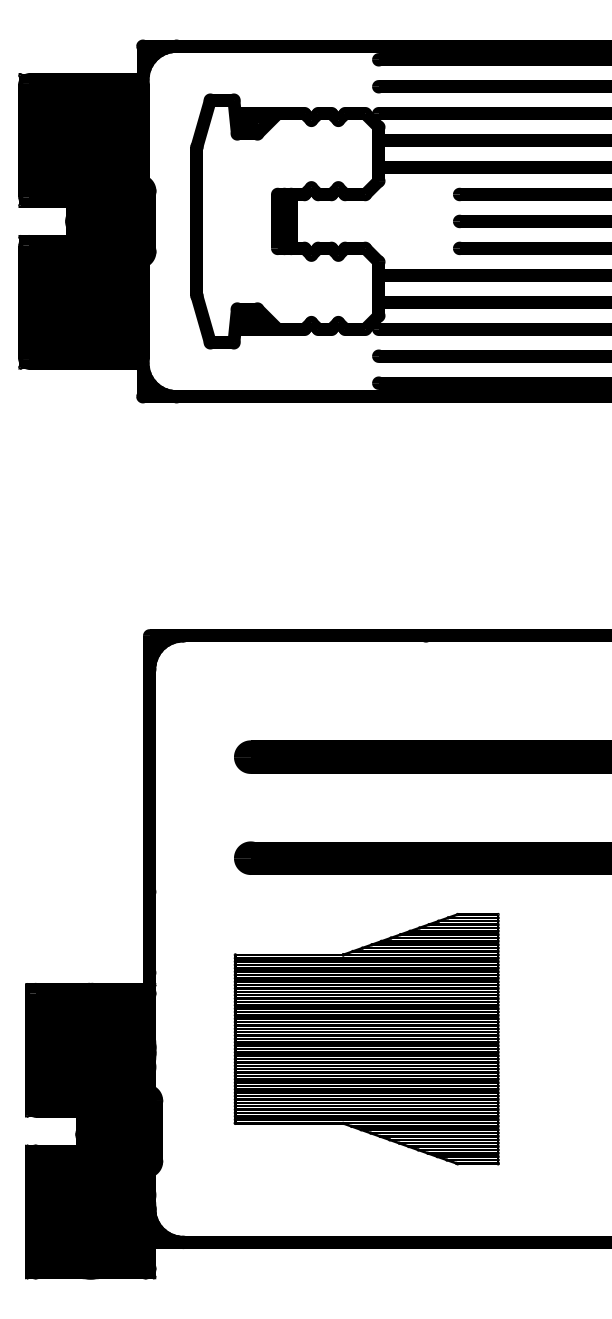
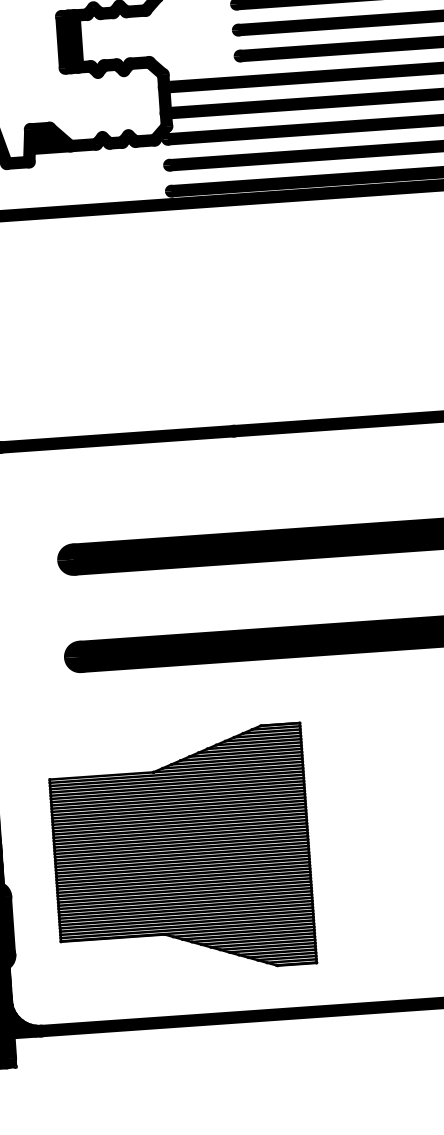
part: (366, 1039) -> (181, 852), moved

